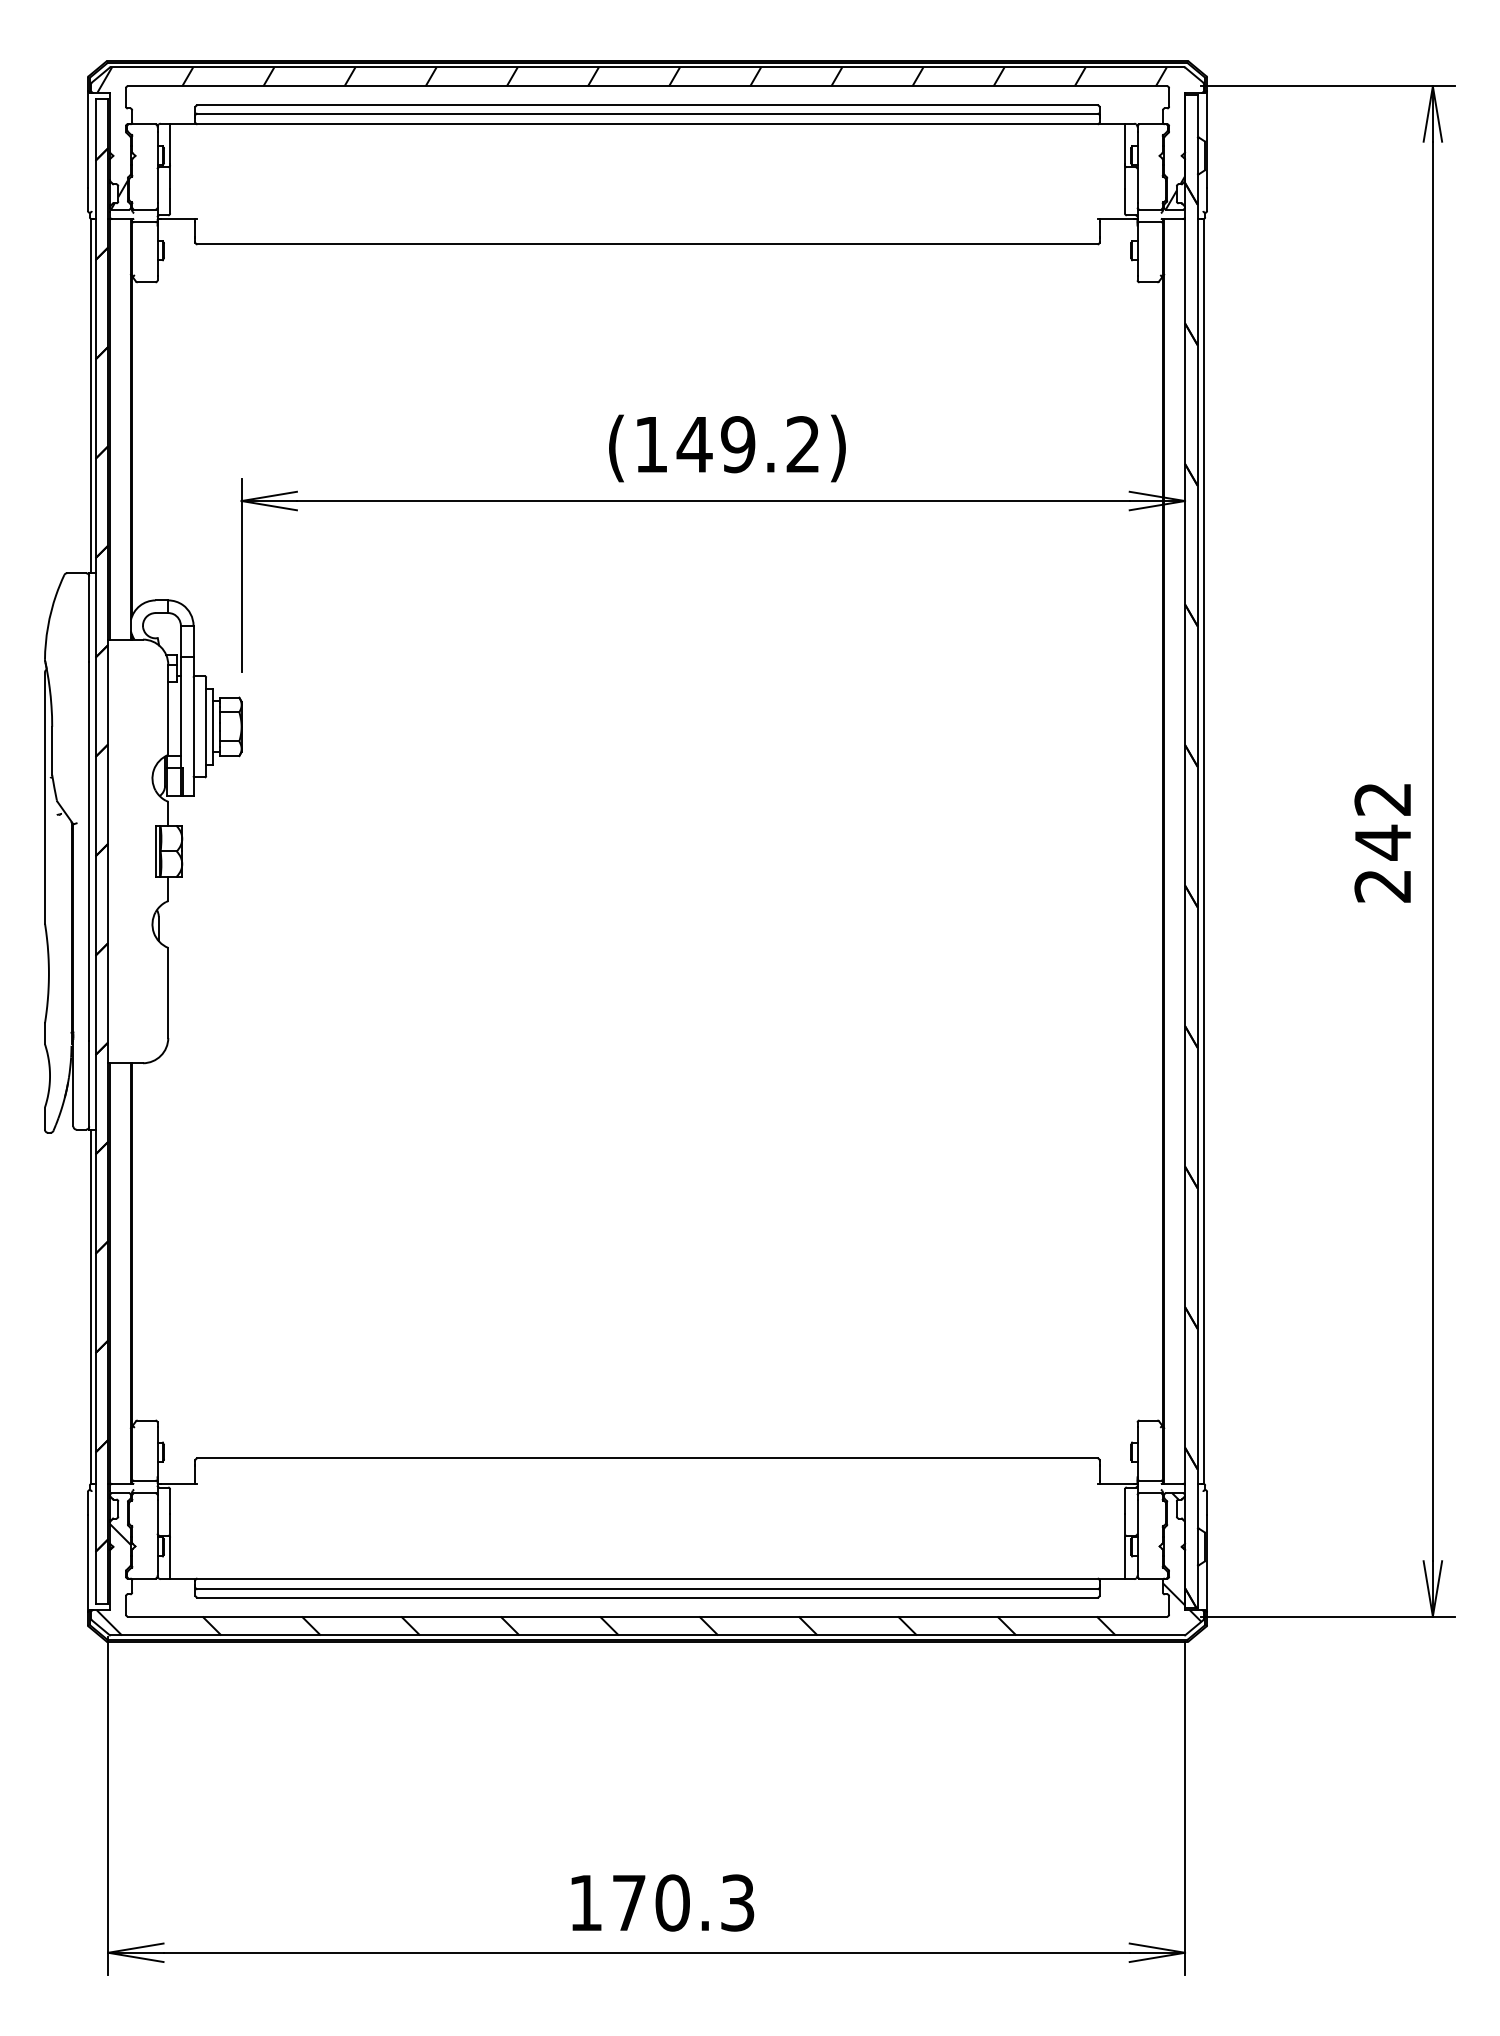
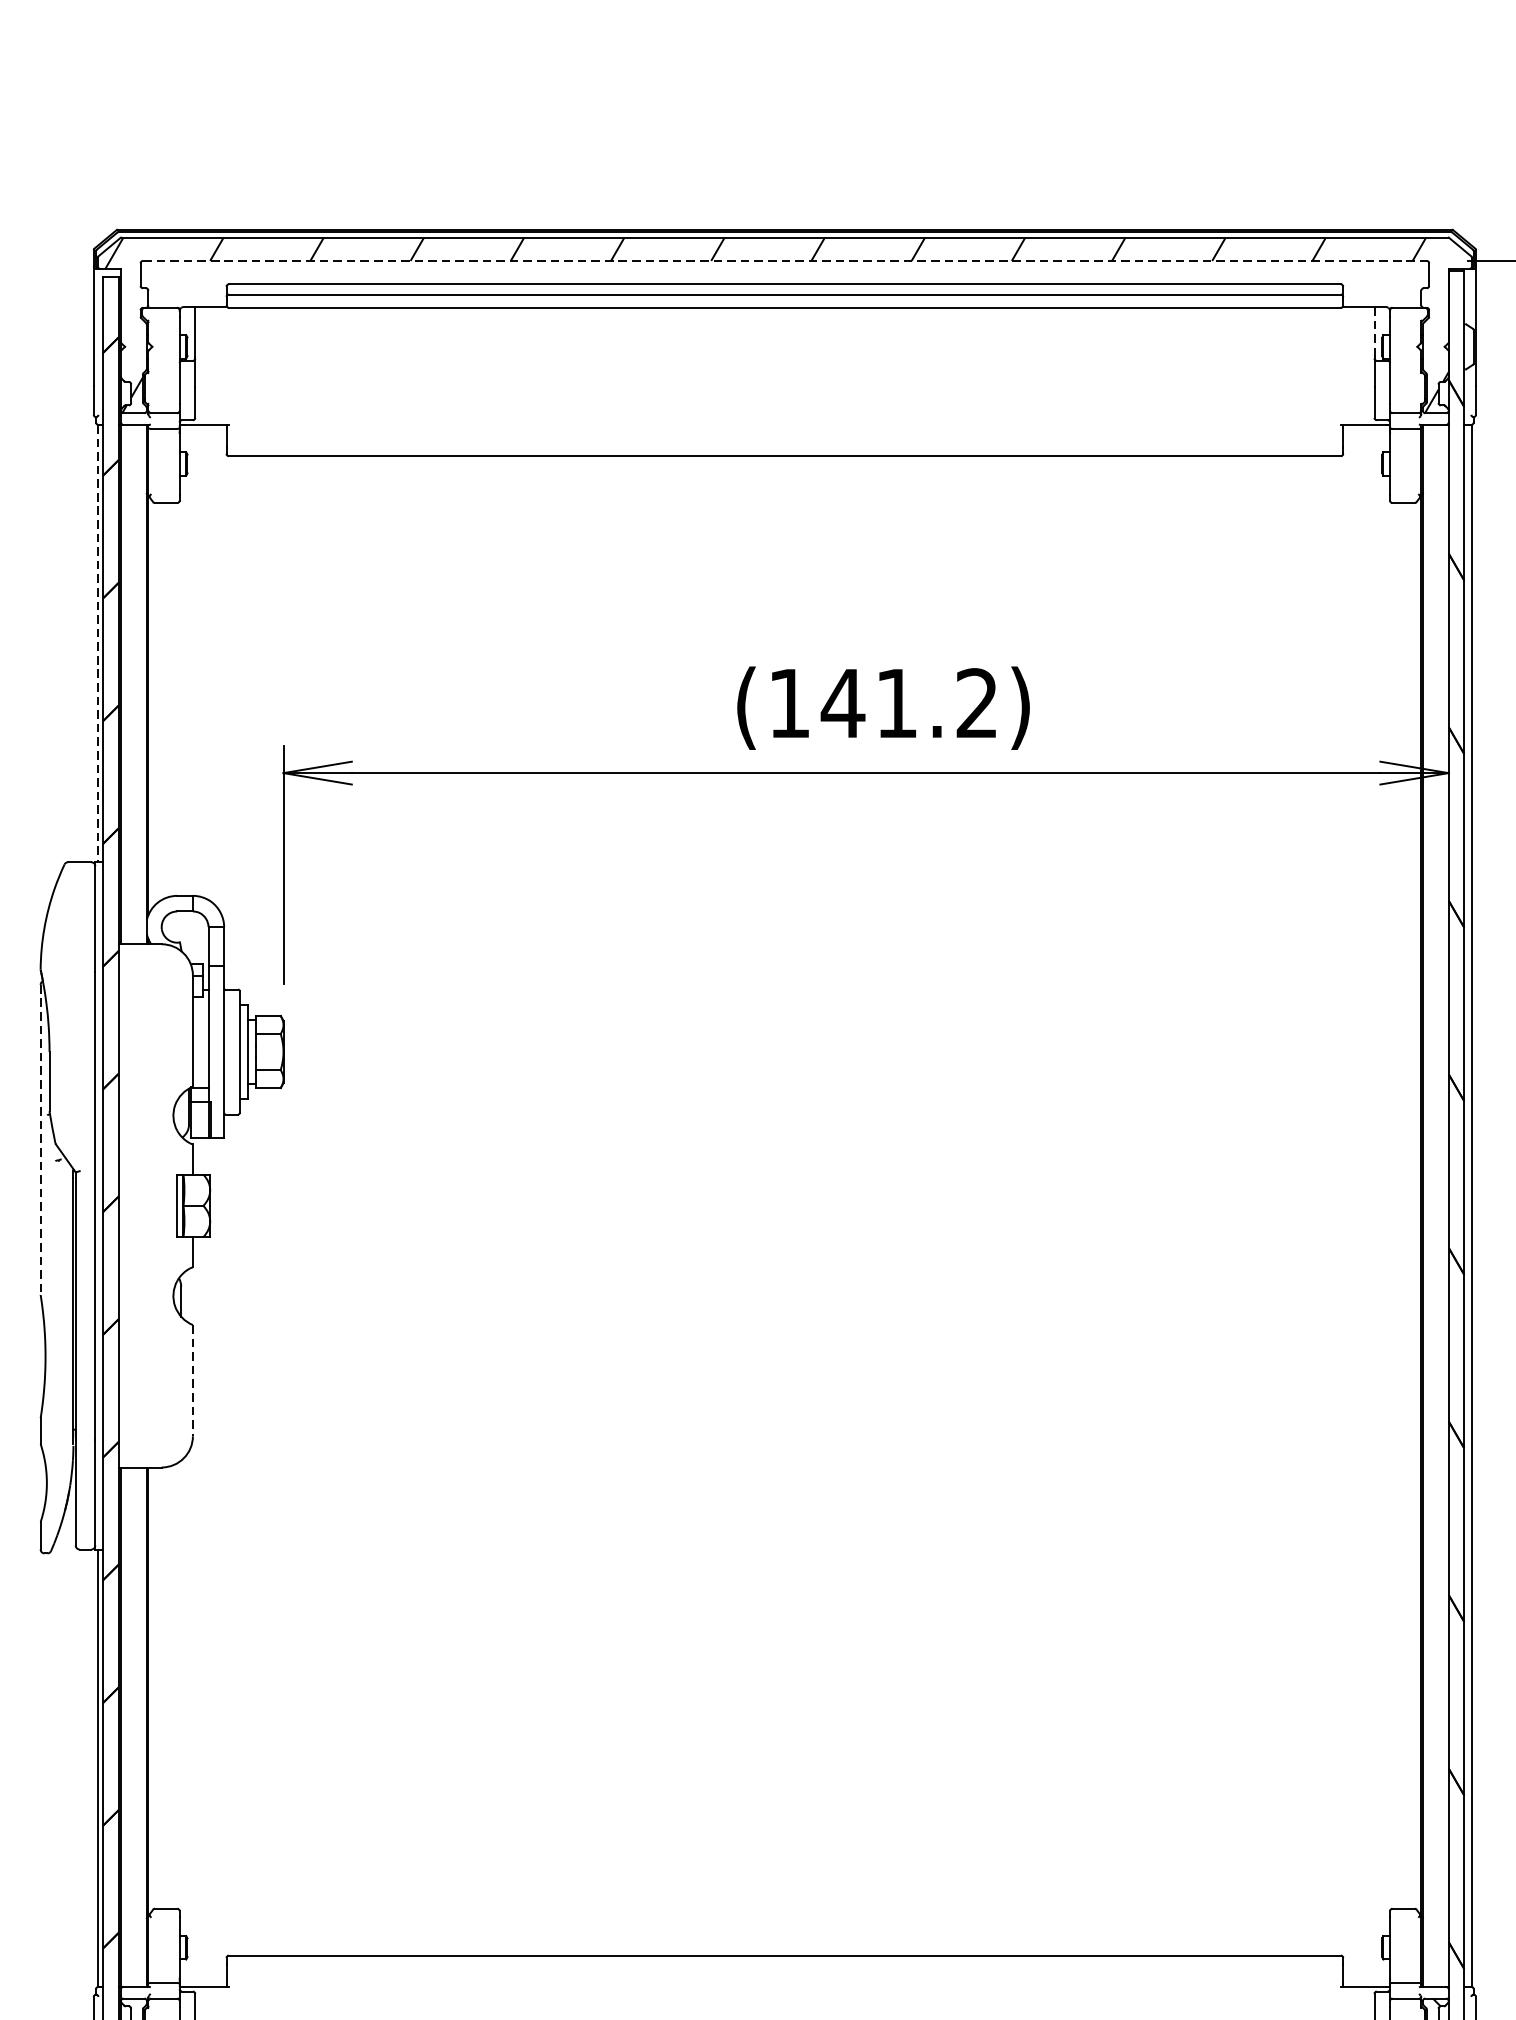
line: (647, 86) -> (784, 261), solid -> dashed
line: (1124, 144) -> (1373, 332), solid -> dashed
line: (91, 396) -> (98, 643), solid -> dashed
text: (738, 444) -> (897, 703), (149.2) -> (141.2)
line: (44, 798) -> (40, 1140), solid -> dashed
line: (168, 993) -> (193, 1381), solid -> dashed

